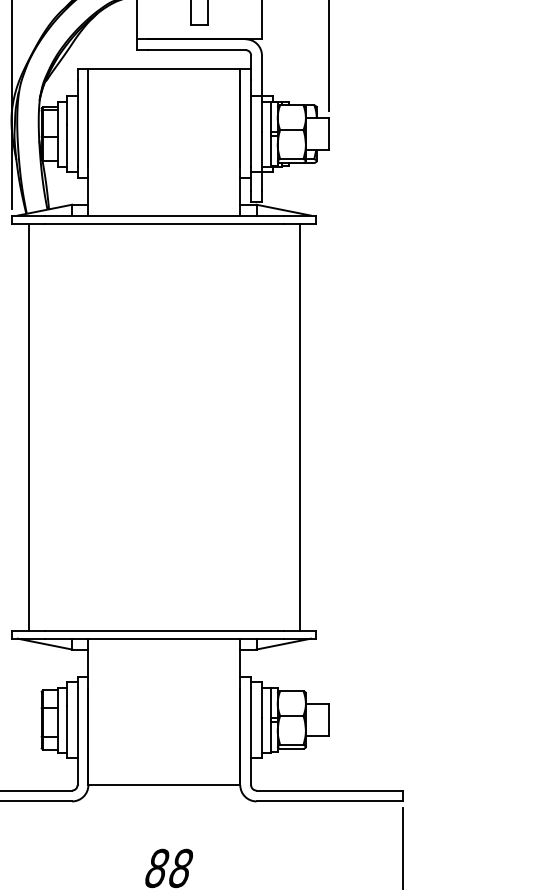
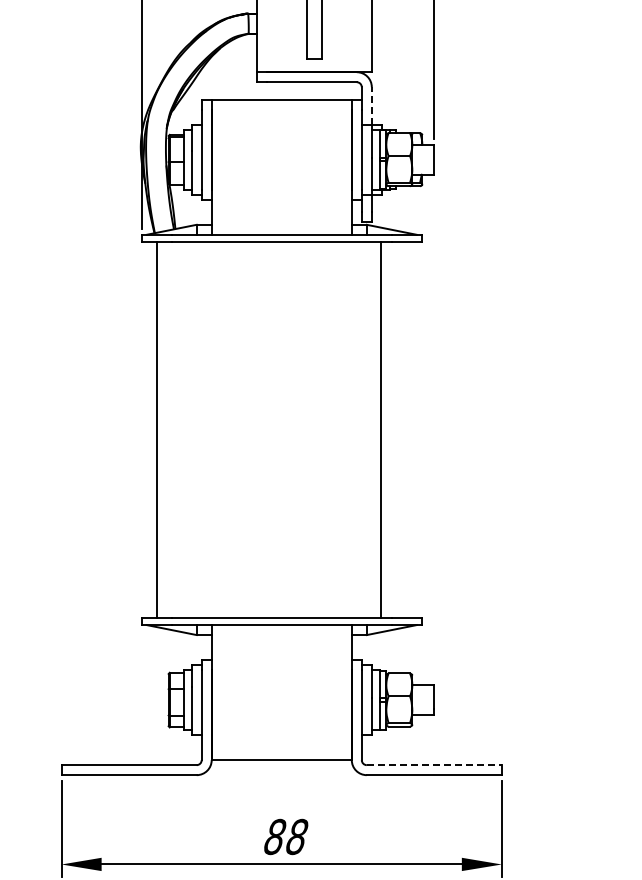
line: (261, 75) -> (371, 105), solid -> dashed
line: (299, 426) -> (380, 429), moved
line: (329, 790) -> (434, 765), solid -> dashed

